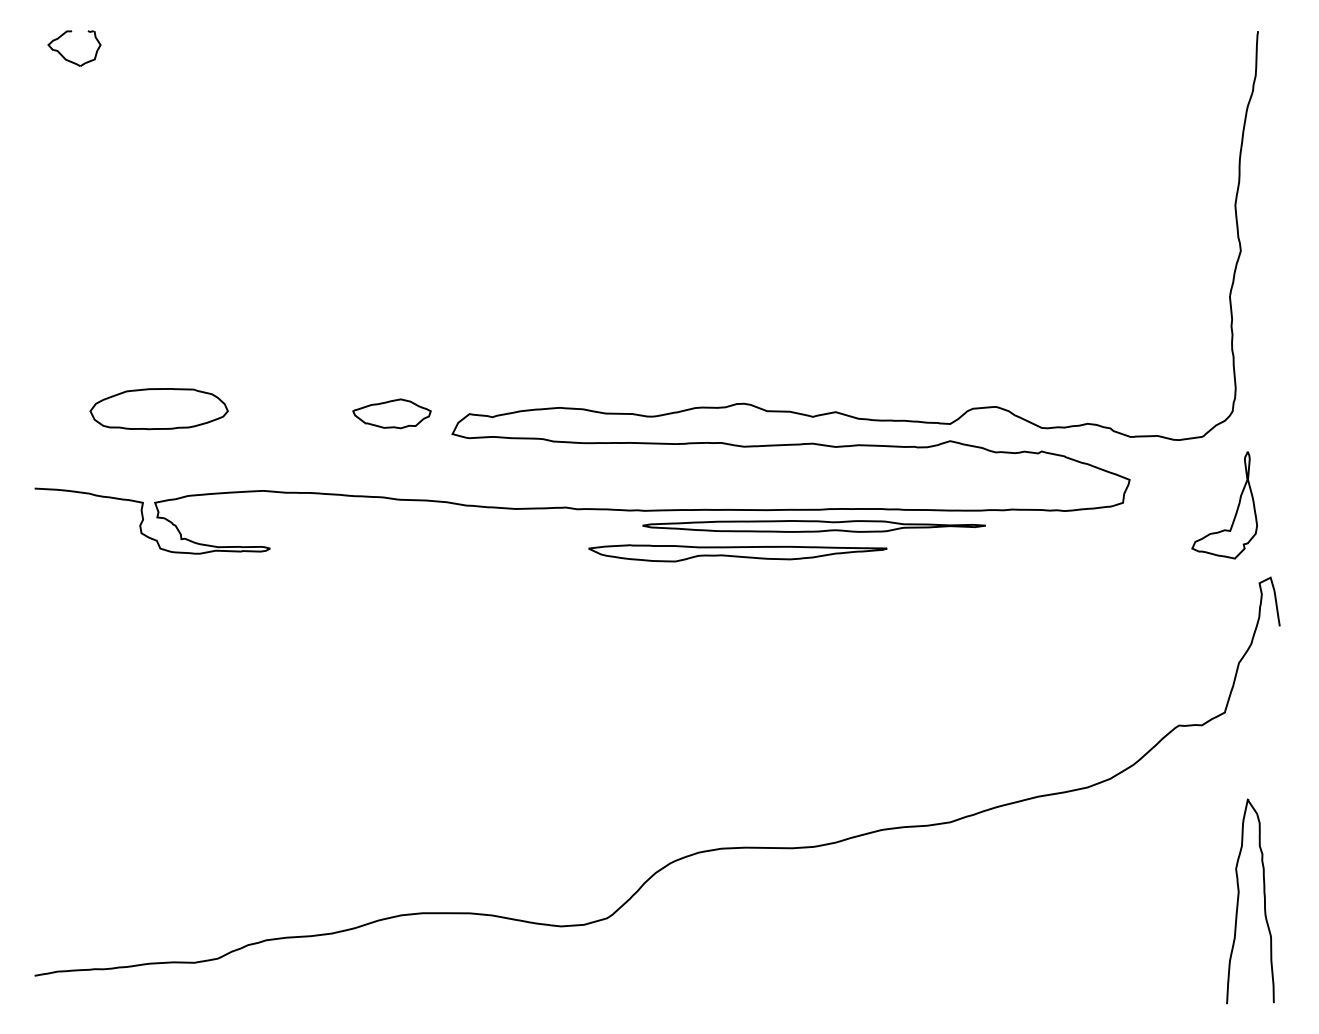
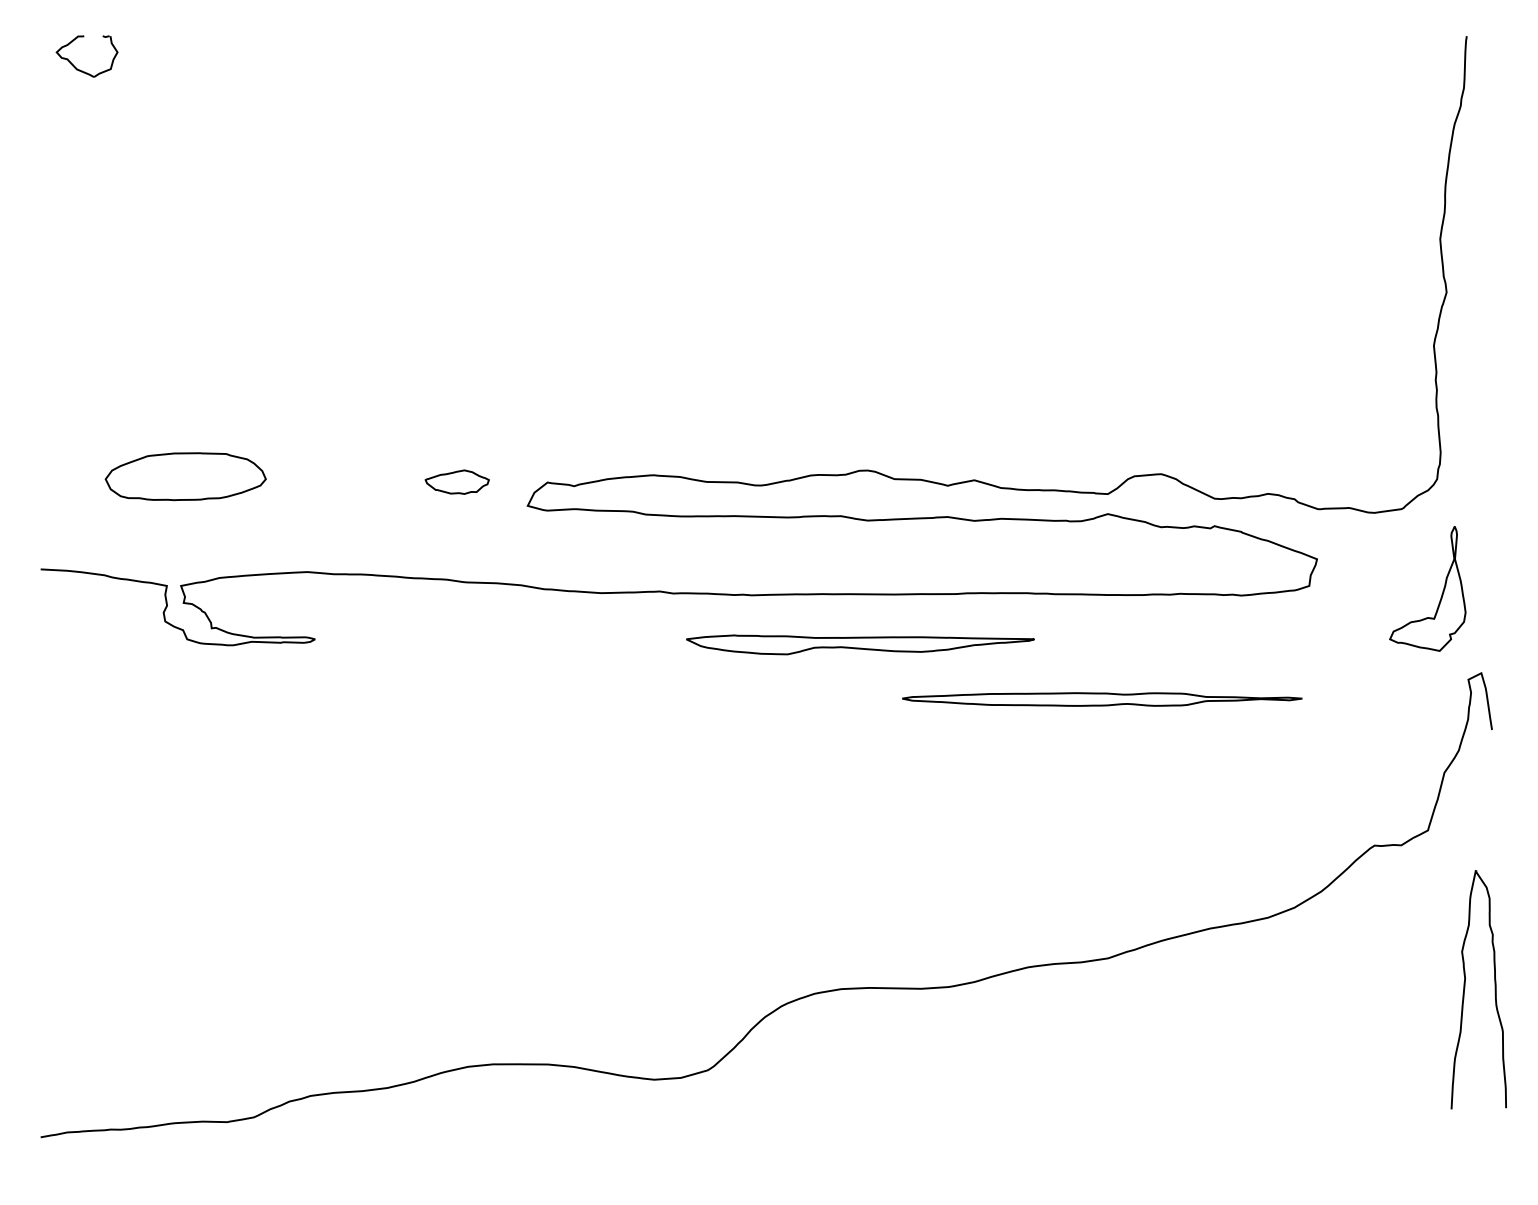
part: (392, 413) -> (457, 481), size x0.7
part: (814, 526) -> (1102, 699), moved
curve: (1239, 900) -> (1465, 988), moved

